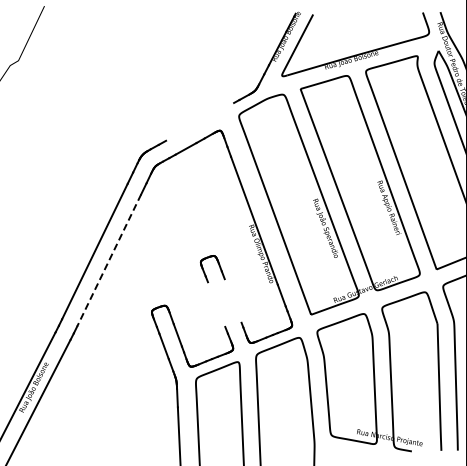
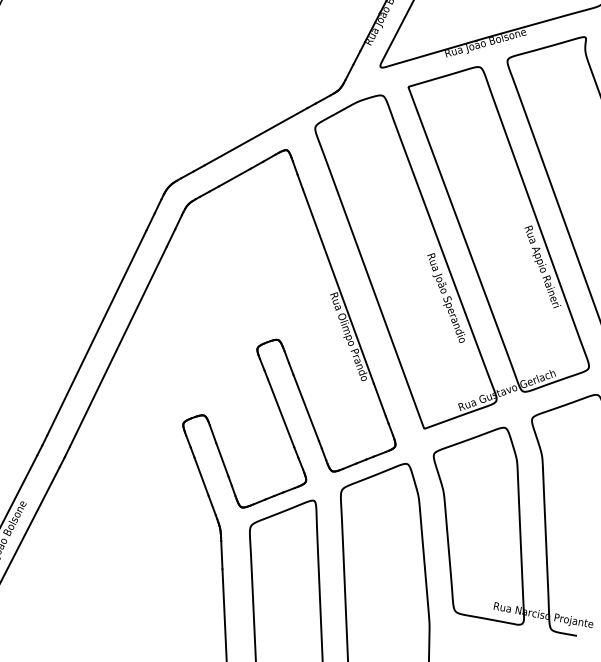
line: (200, 121) -> (256, 136), added
line: (108, 260) -> (117, 346), dashed -> solid
line: (232, 300) -> (305, 407), added
line: (216, 304) -> (280, 413), added

